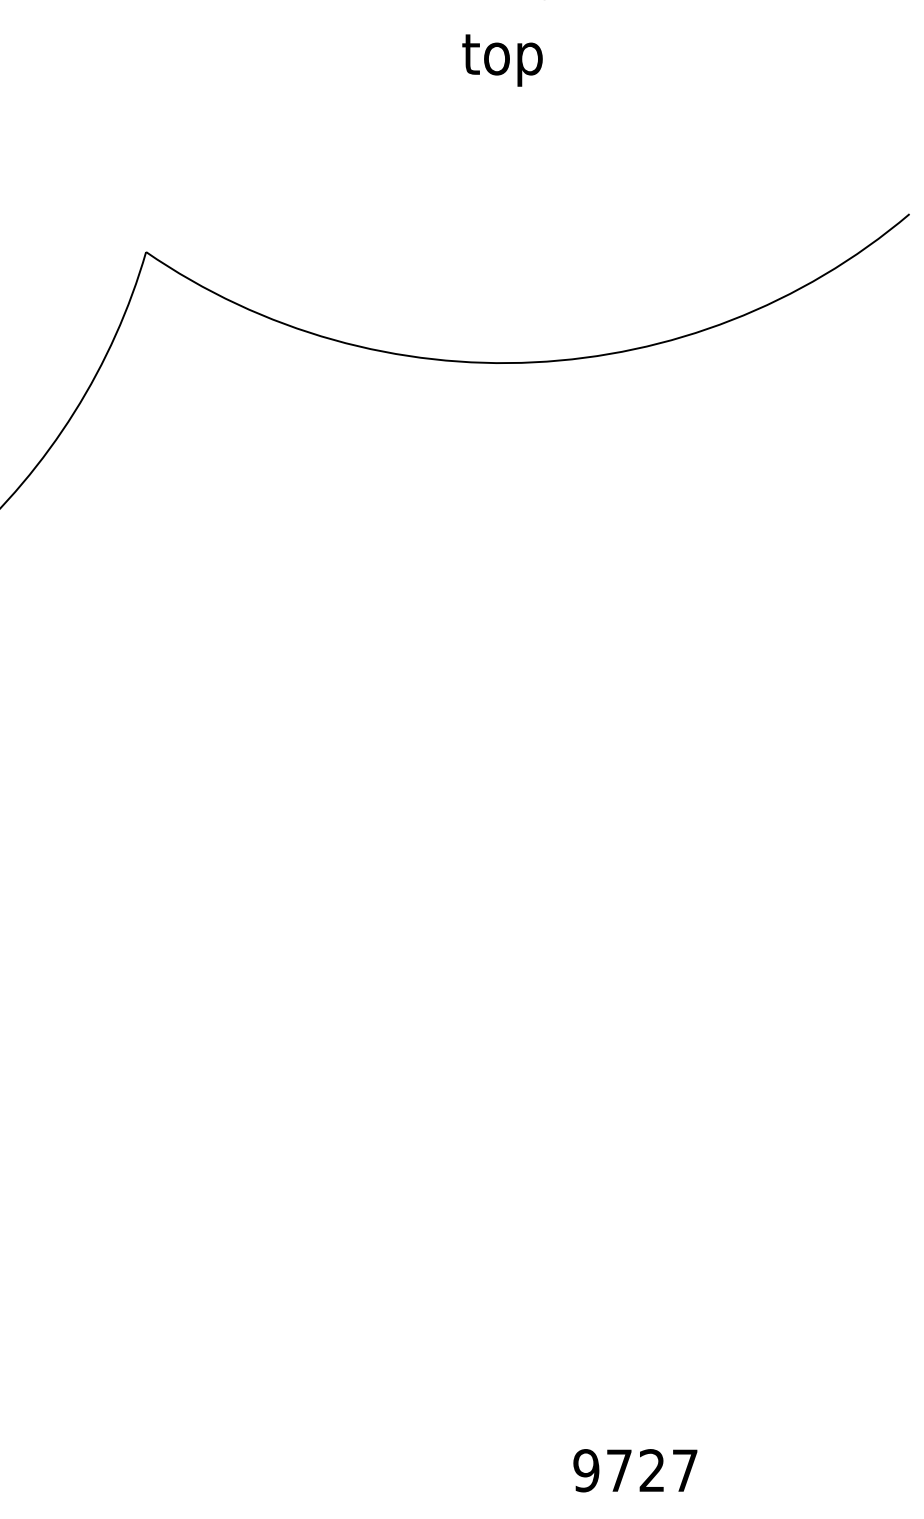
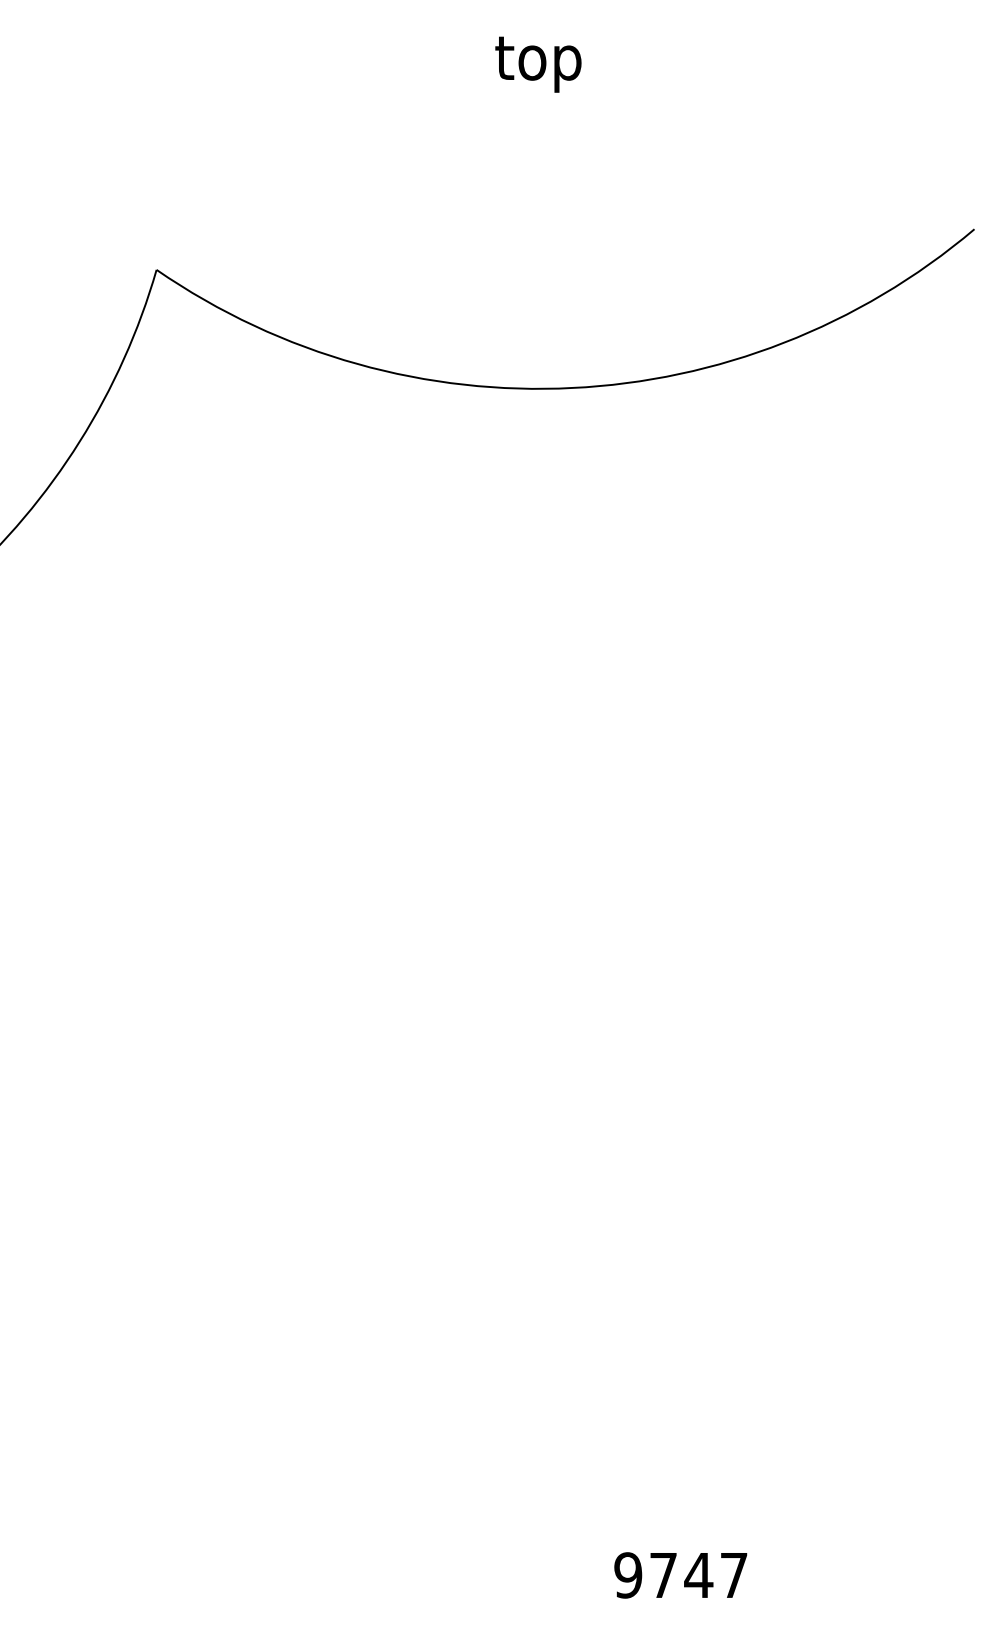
text: (651, 1470) -> (698, 1575), 9727 -> 9747

